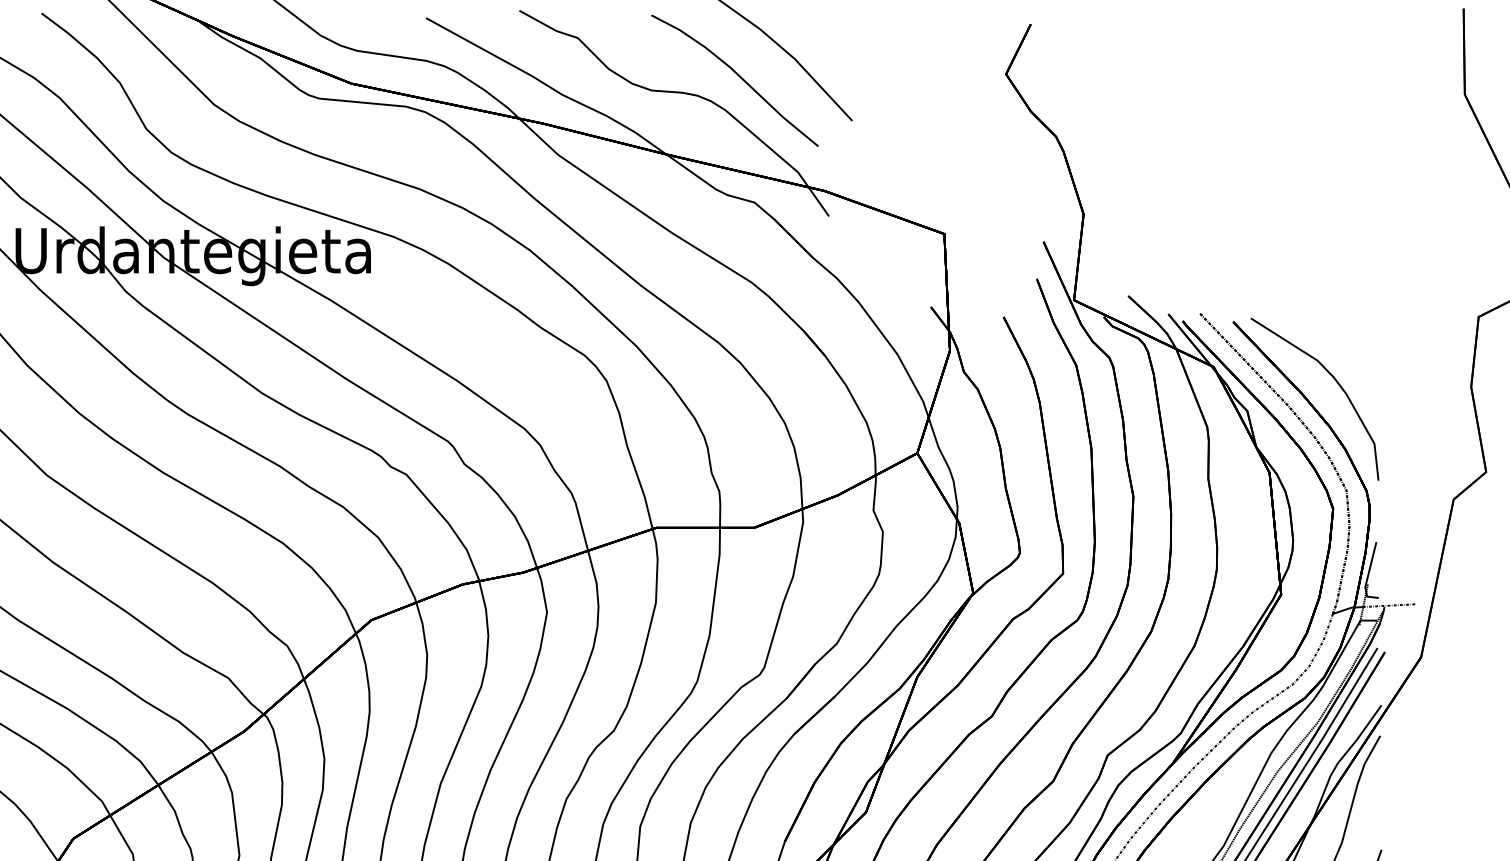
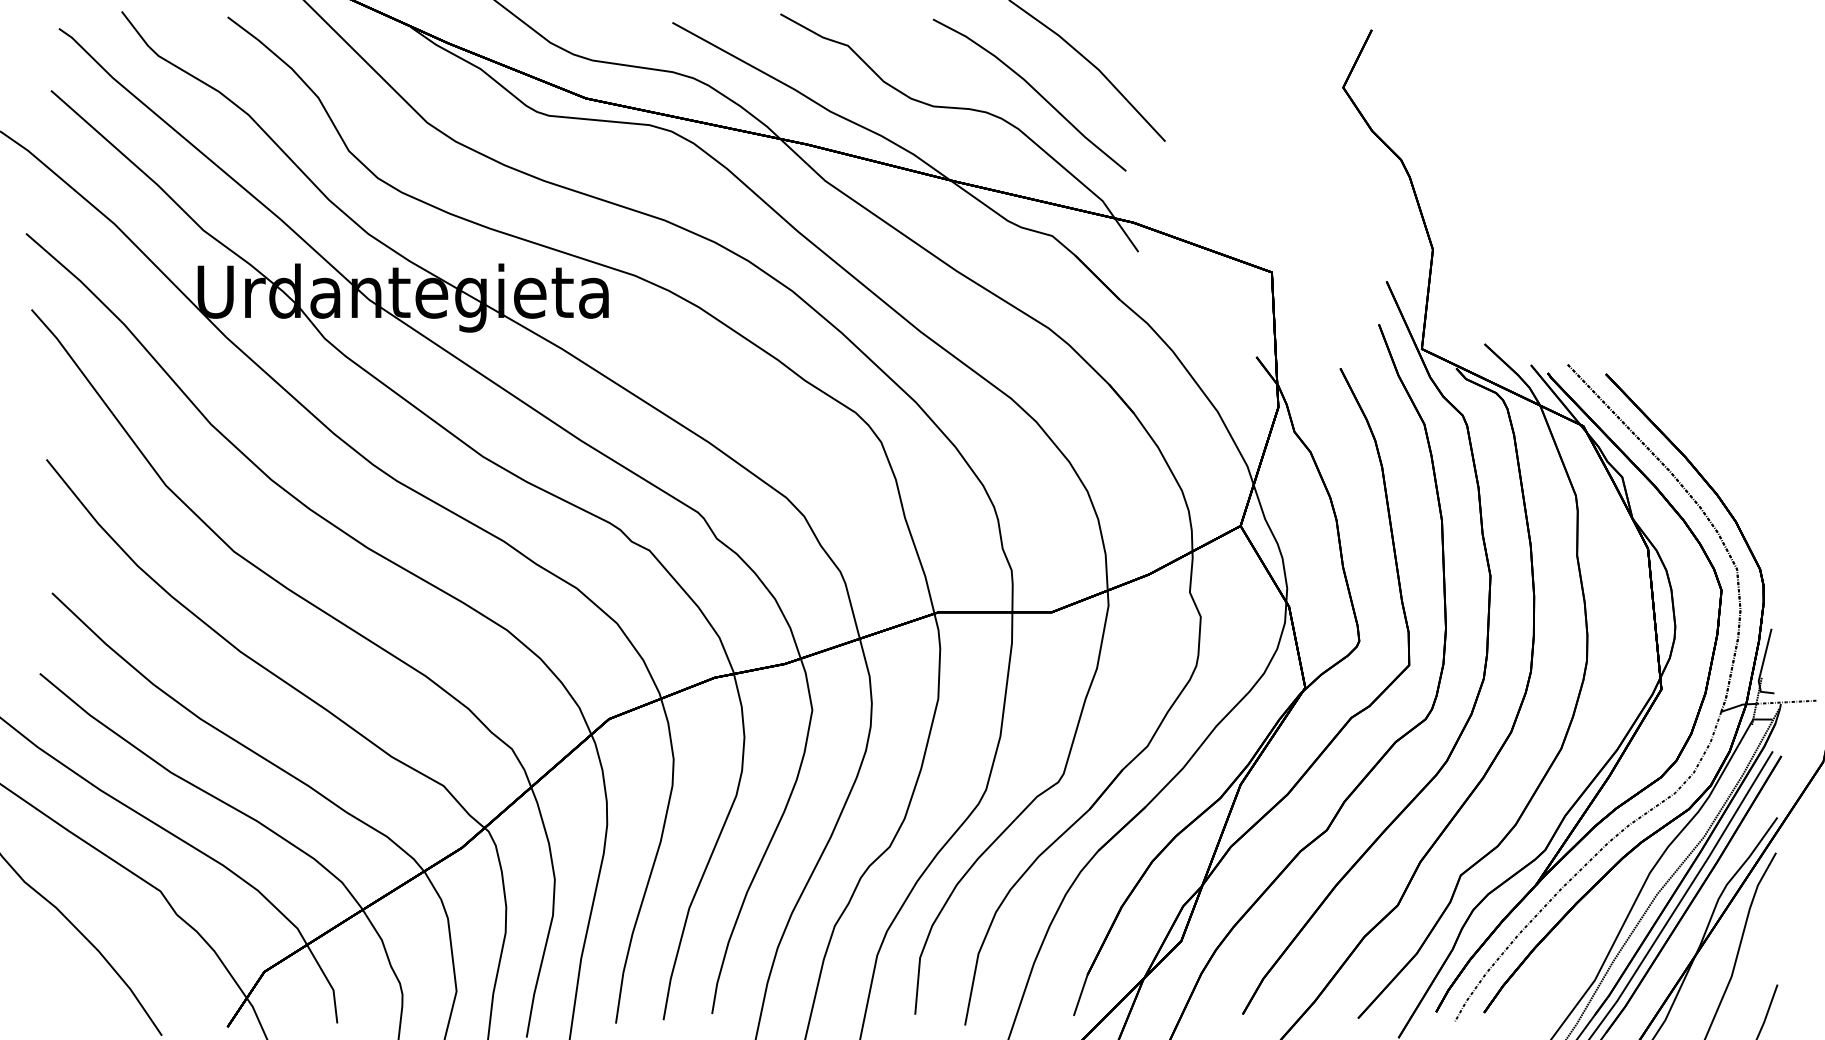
curve: (1336, 382) -> (1725, 444), removed

